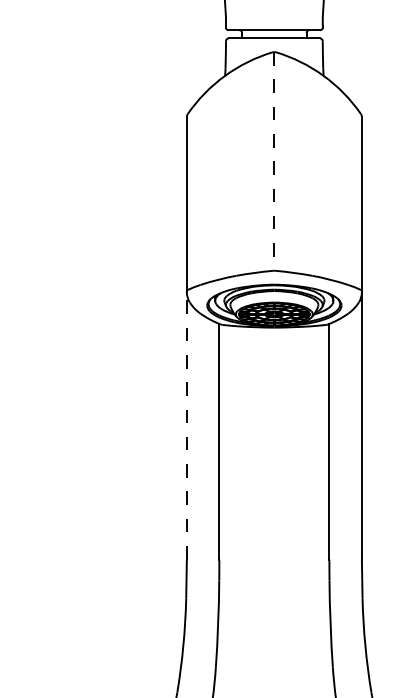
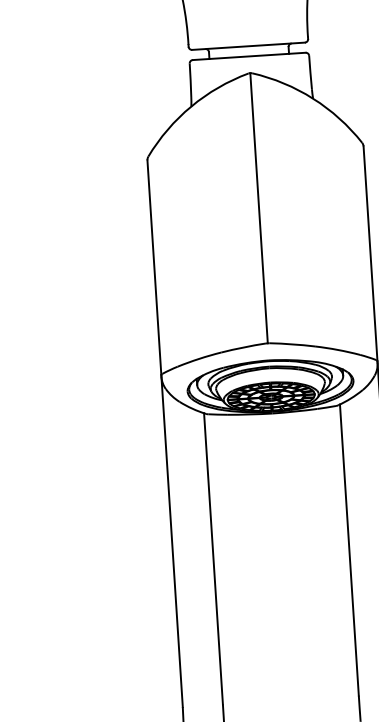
line: (274, 161) -> (259, 208), dashed -> solid
line: (186, 425) -> (171, 541), dashed -> solid

